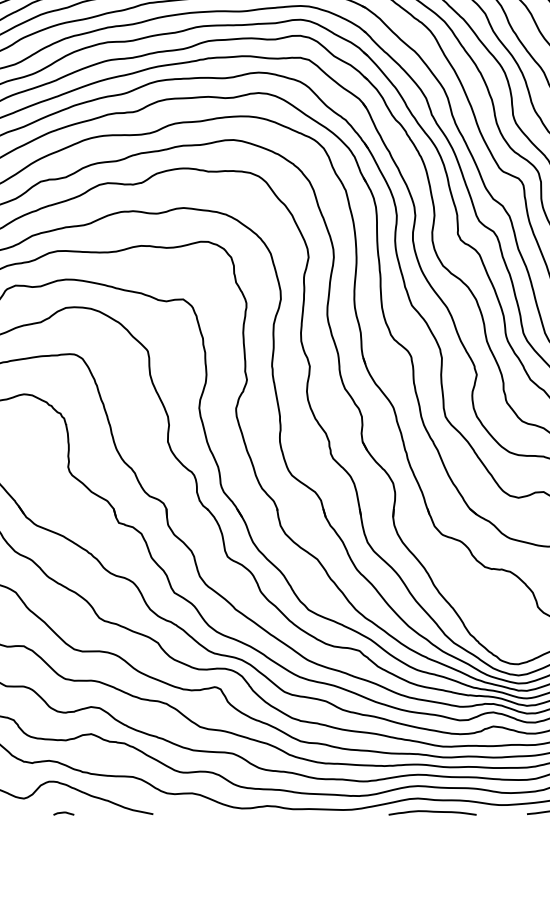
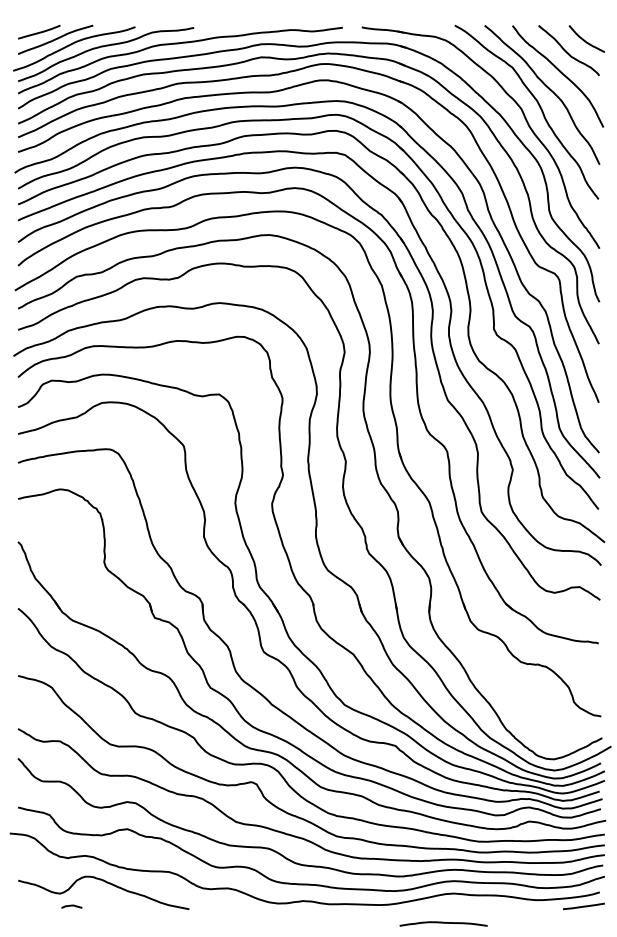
curve: (432, 812) -> (443, 923), moved
curve: (63, 813) -> (71, 906), moved

